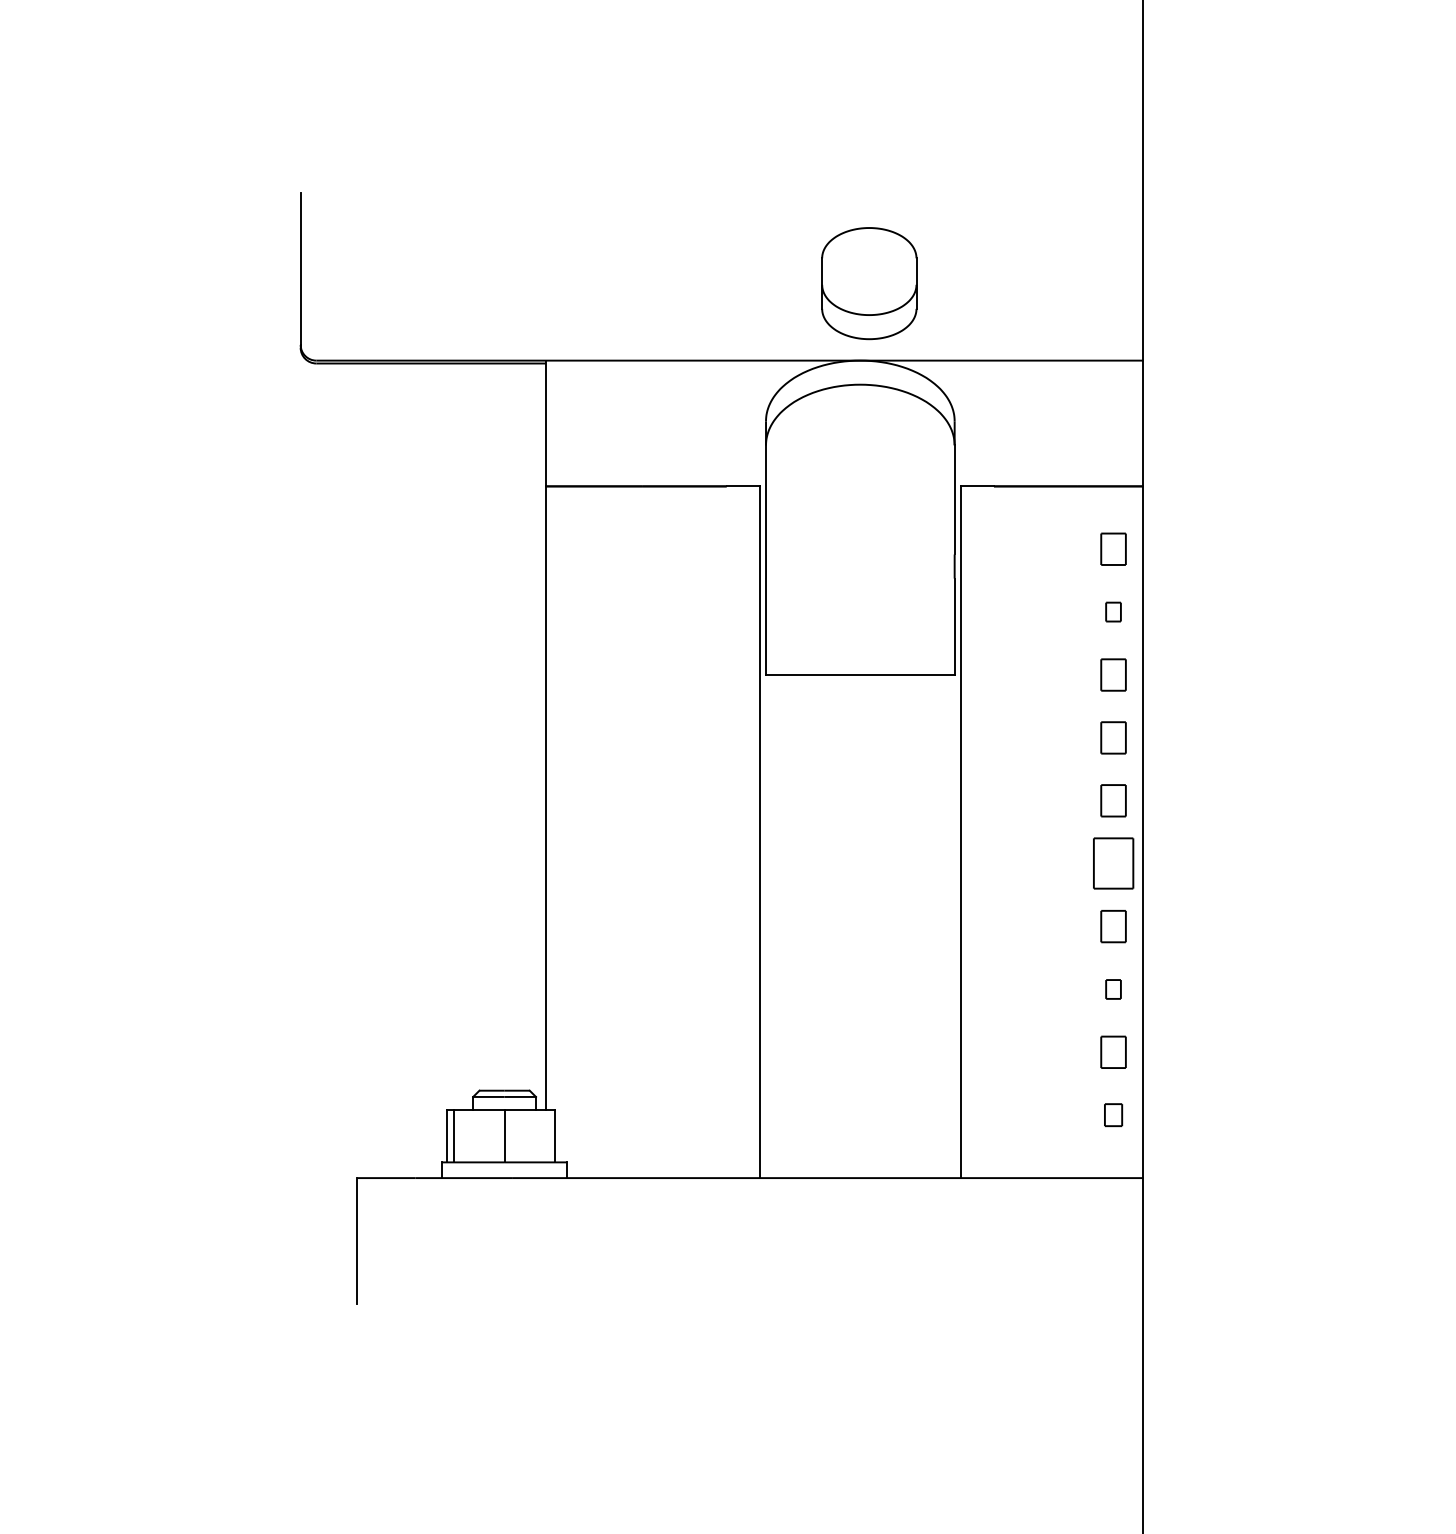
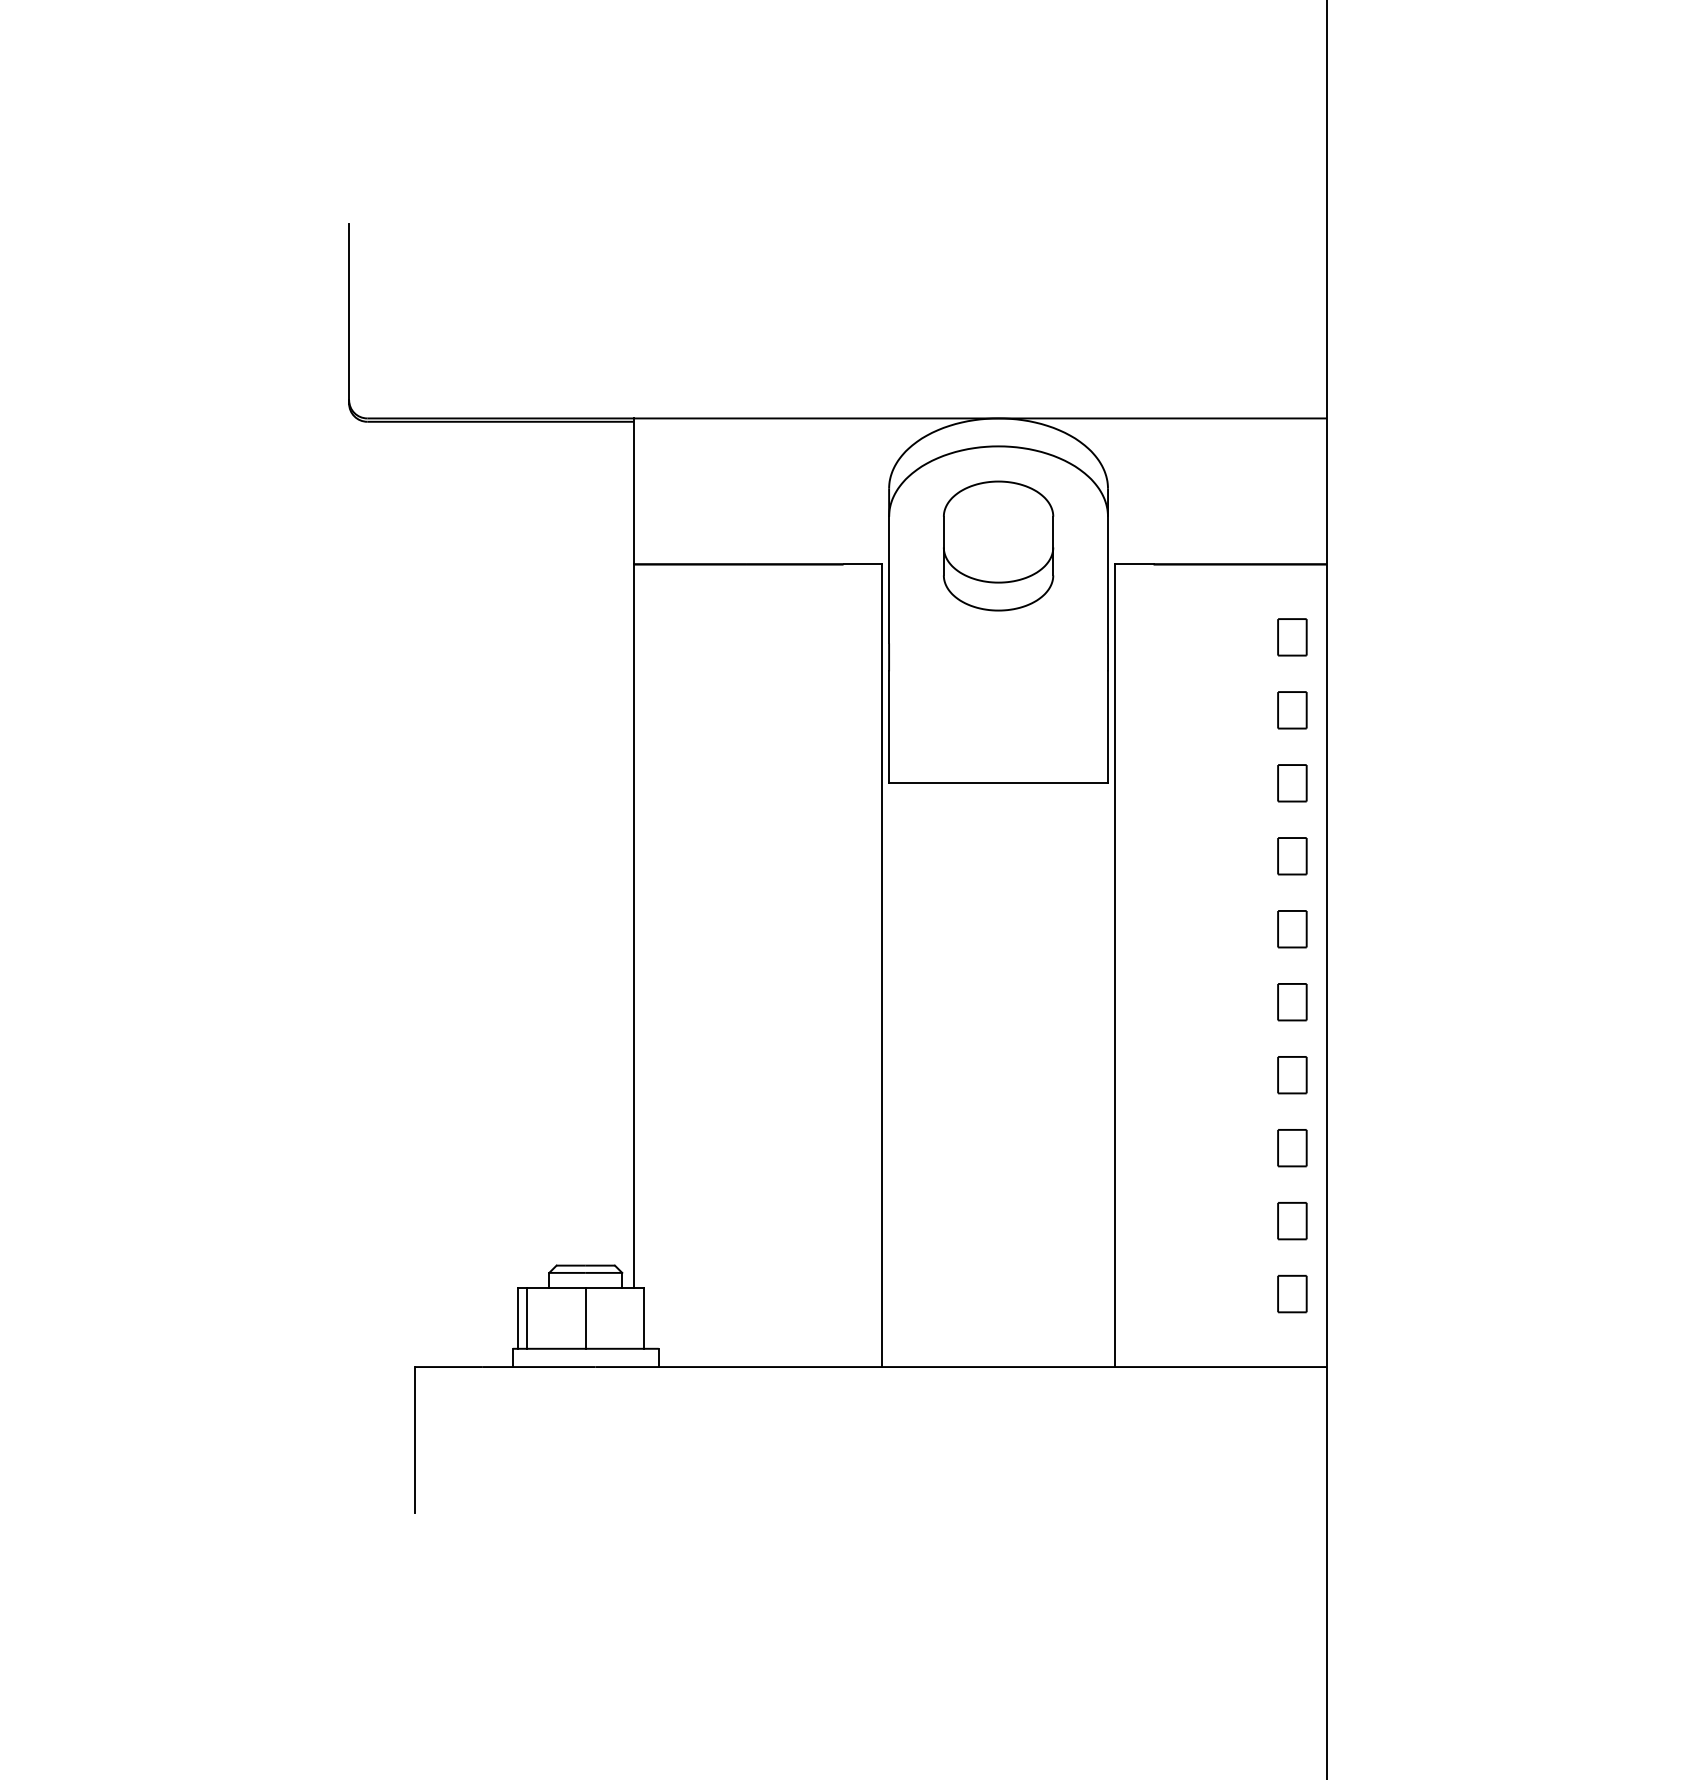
part: (869, 283) -> (998, 545), moved
part: (1113, 611) -> (1292, 709), size x1.67
part: (1113, 863) -> (1292, 1001), size x0.62
part: (1113, 989) -> (1292, 1148), size x1.67
part: (1113, 1114) -> (1292, 1293), size x1.43

